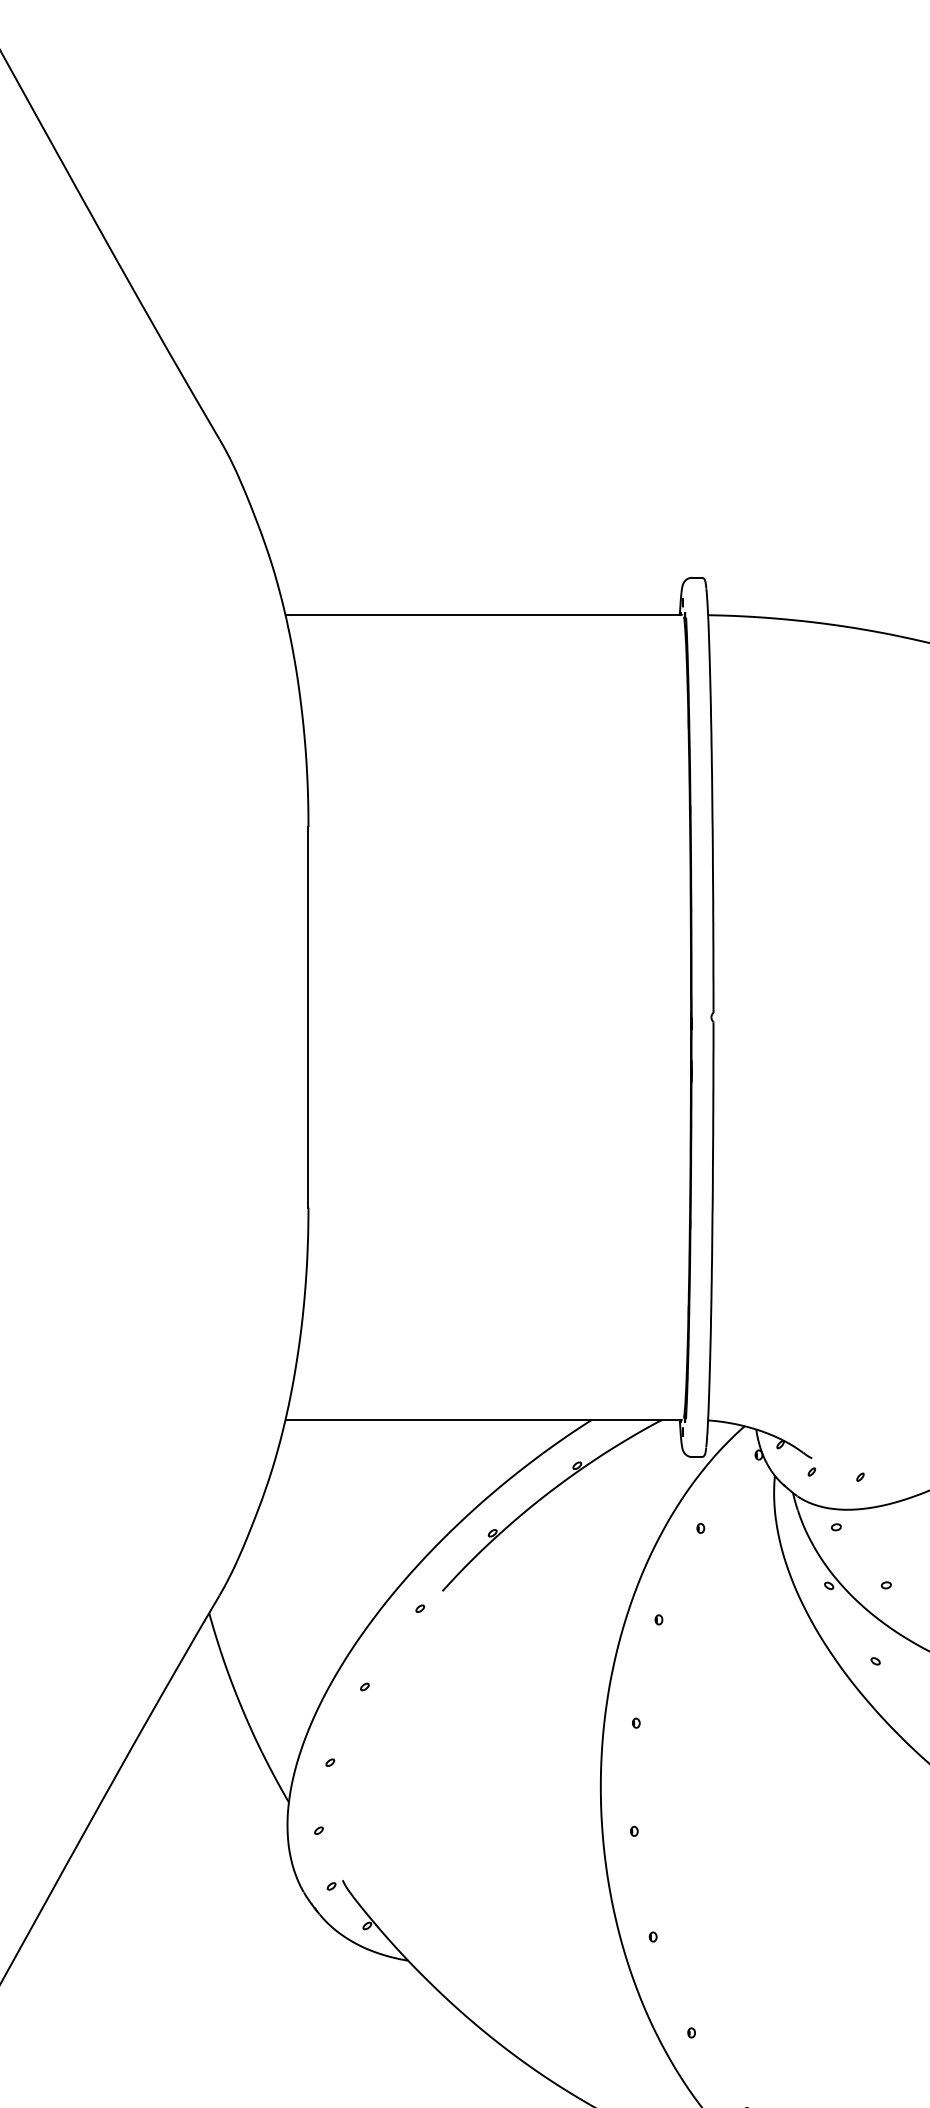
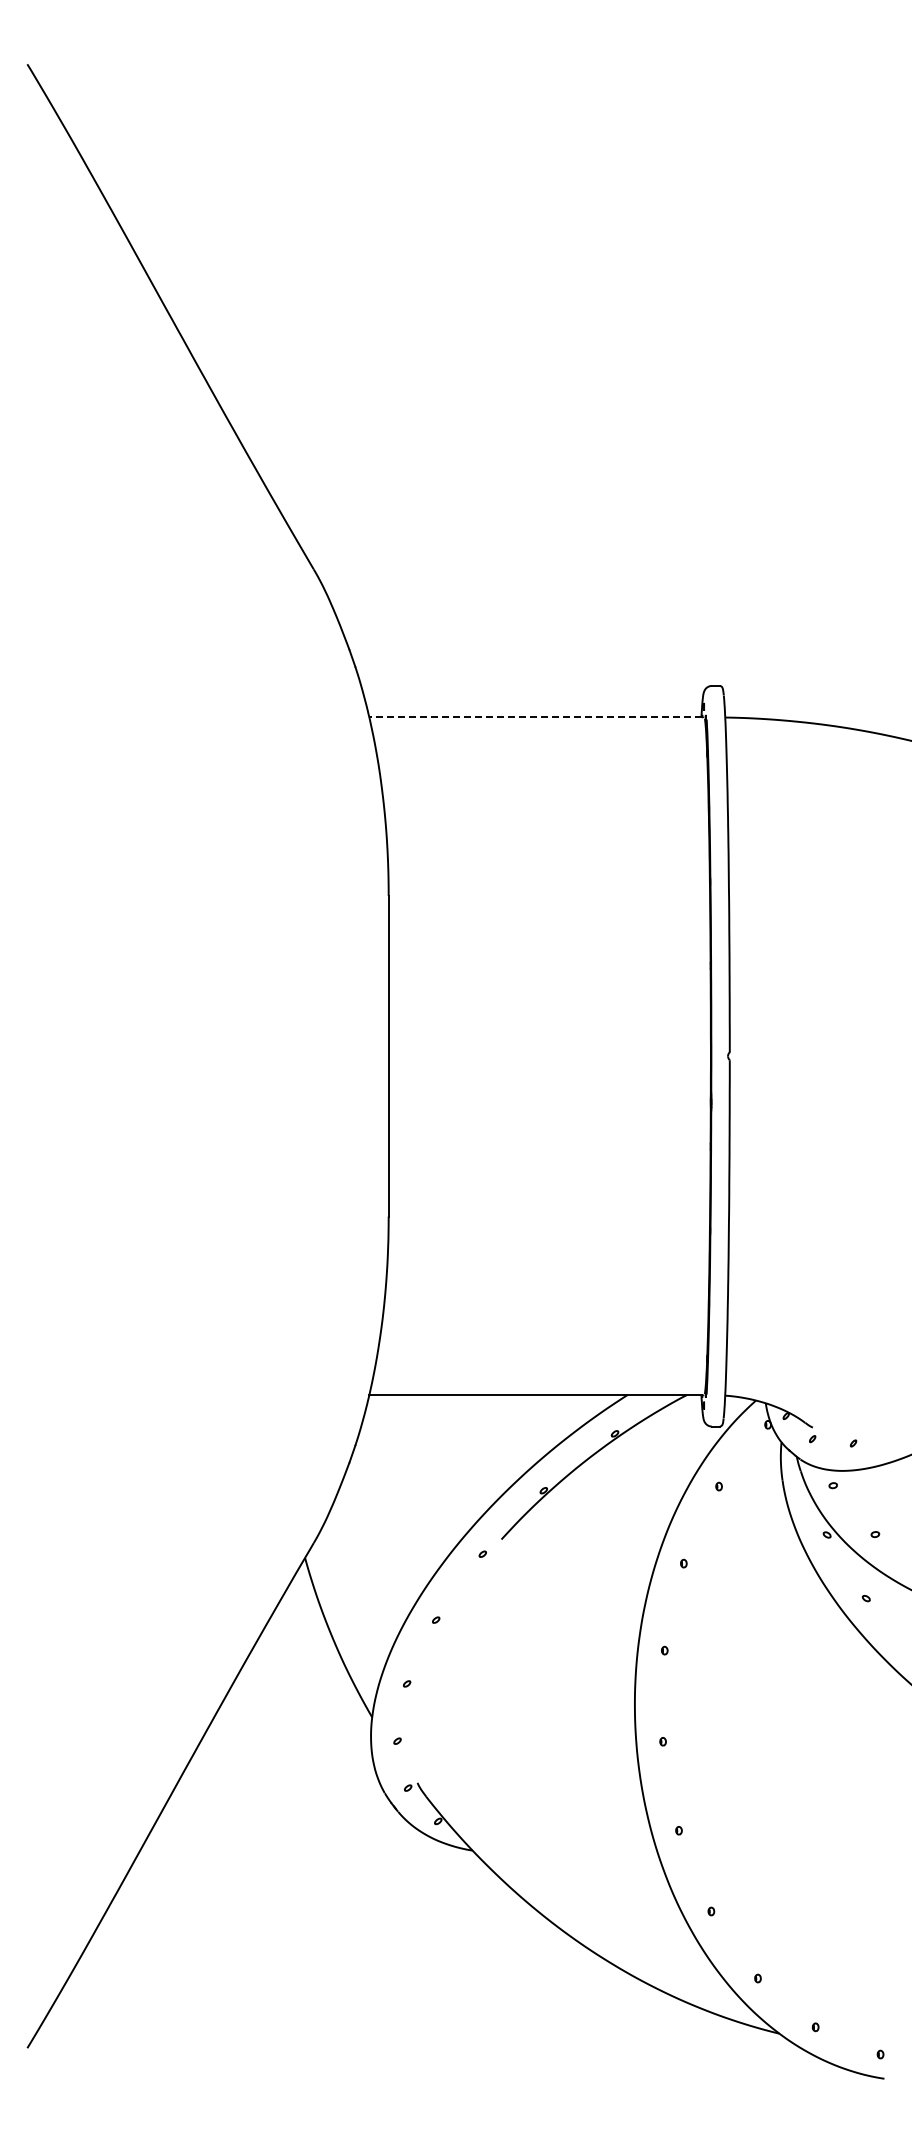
line: (482, 615) -> (535, 717), solid -> dashed

